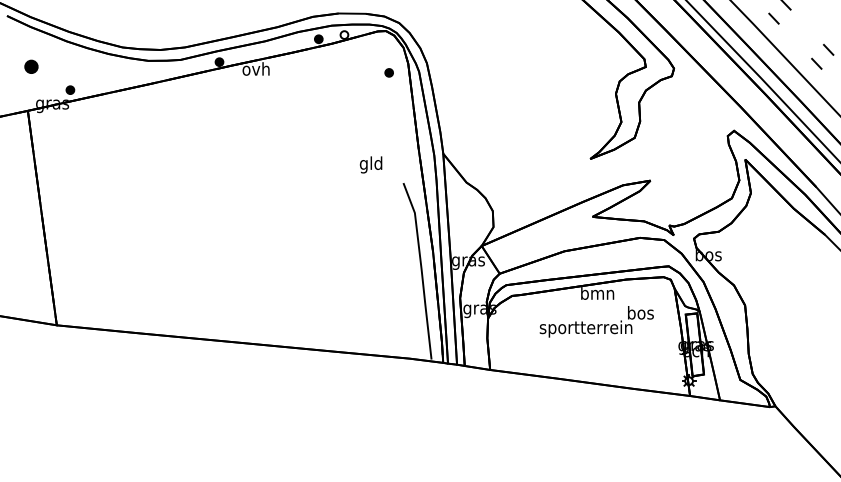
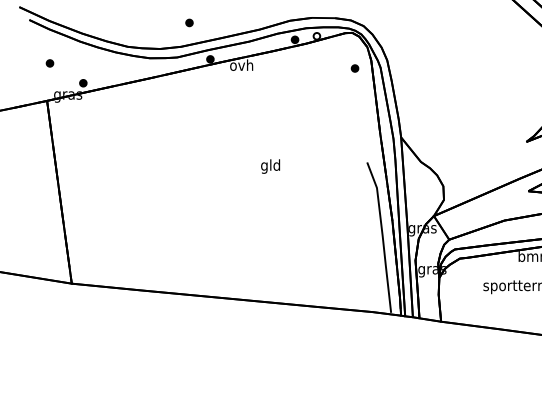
part: (194, 19) -> (189, 23), added
part: (30, 66) -> (49, 63), size x0.62
text: (370, 164) -> (270, 166), moved

